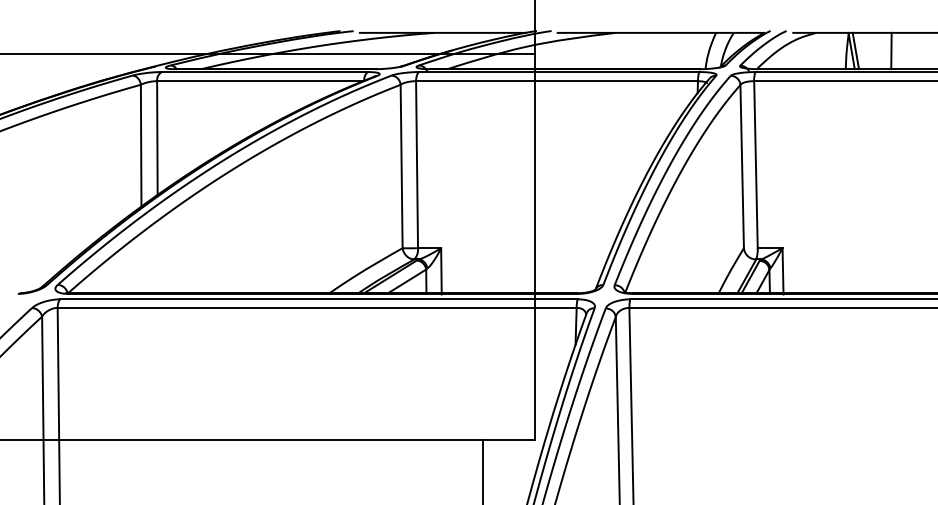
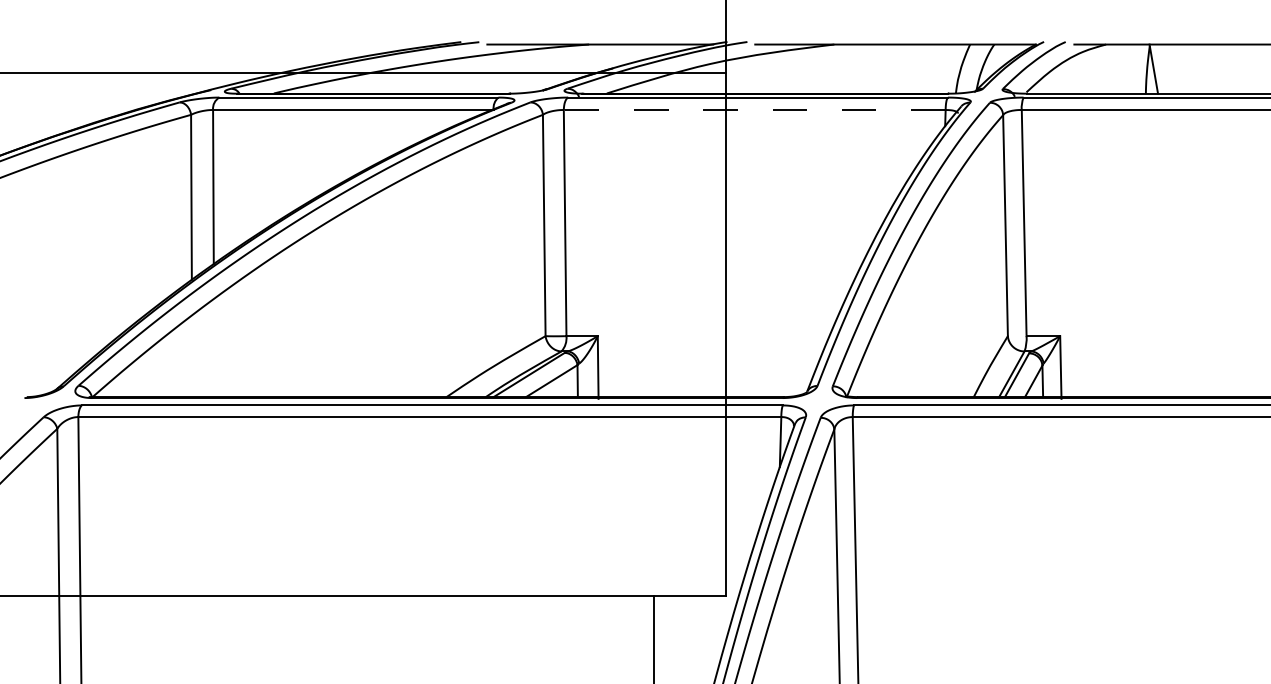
line: (855, 50) -> (1159, 68), removed
line: (891, 50) -> (1207, 68), removed
line: (556, 81) -> (754, 110), solid -> dashed

